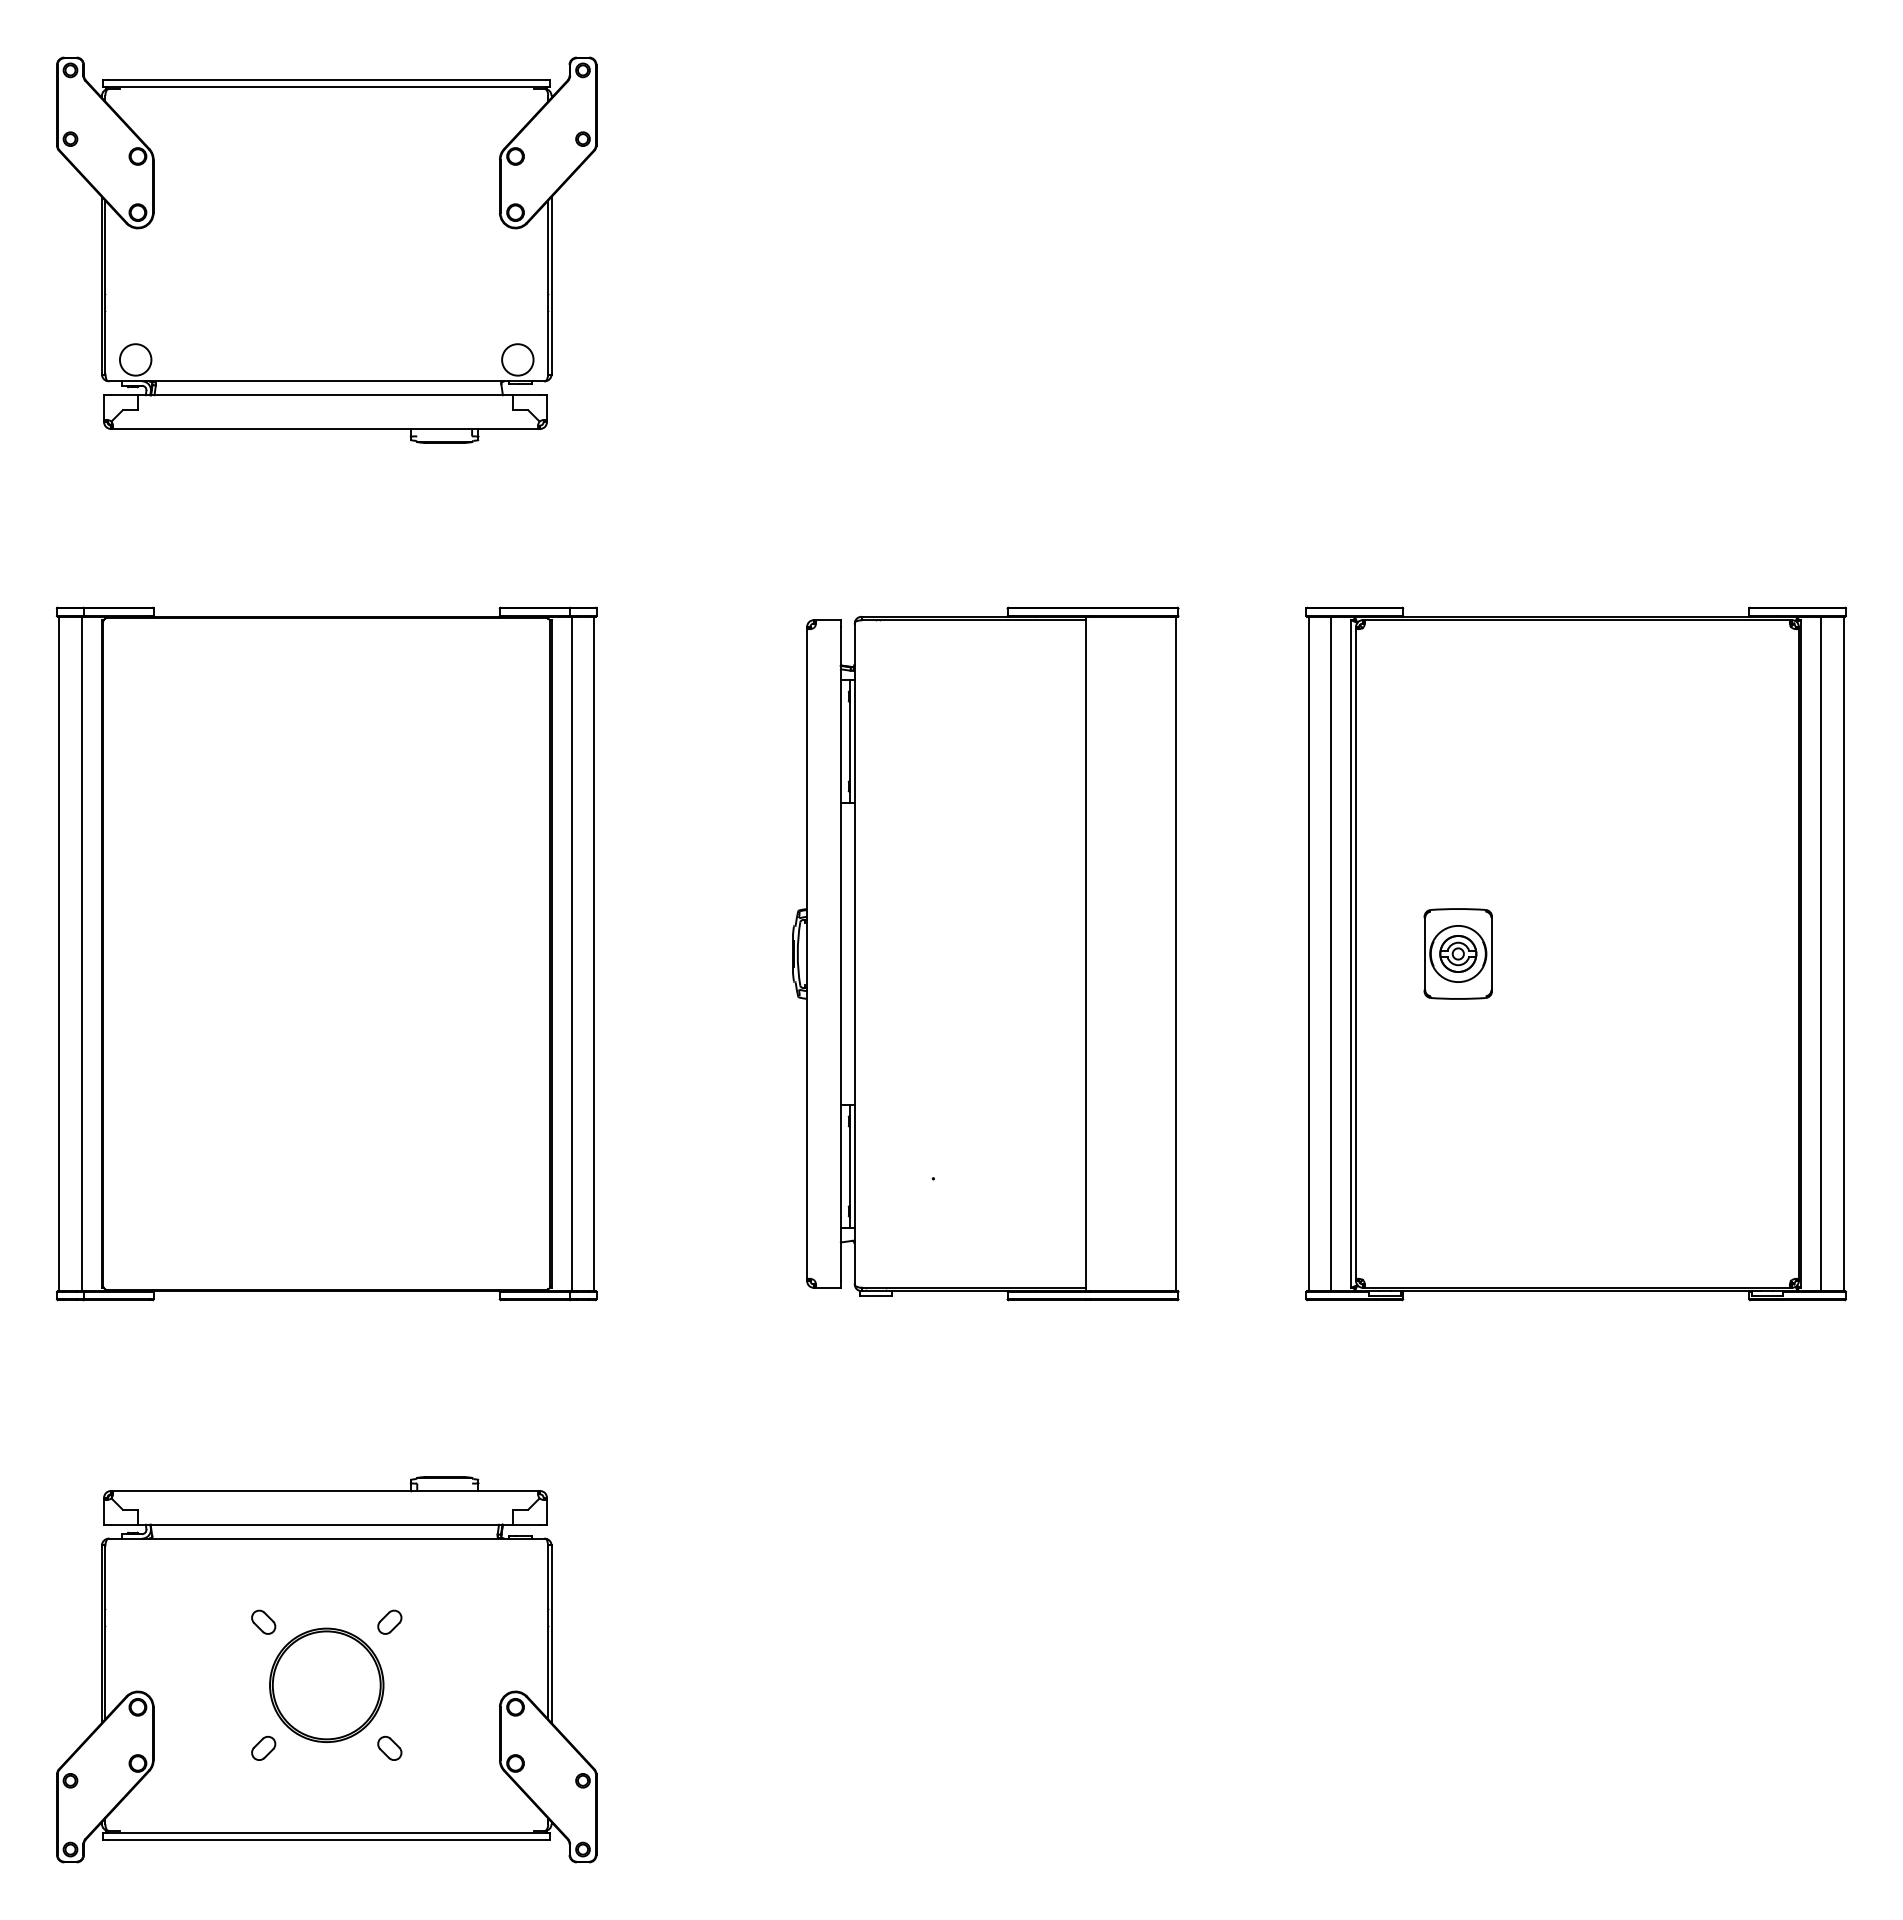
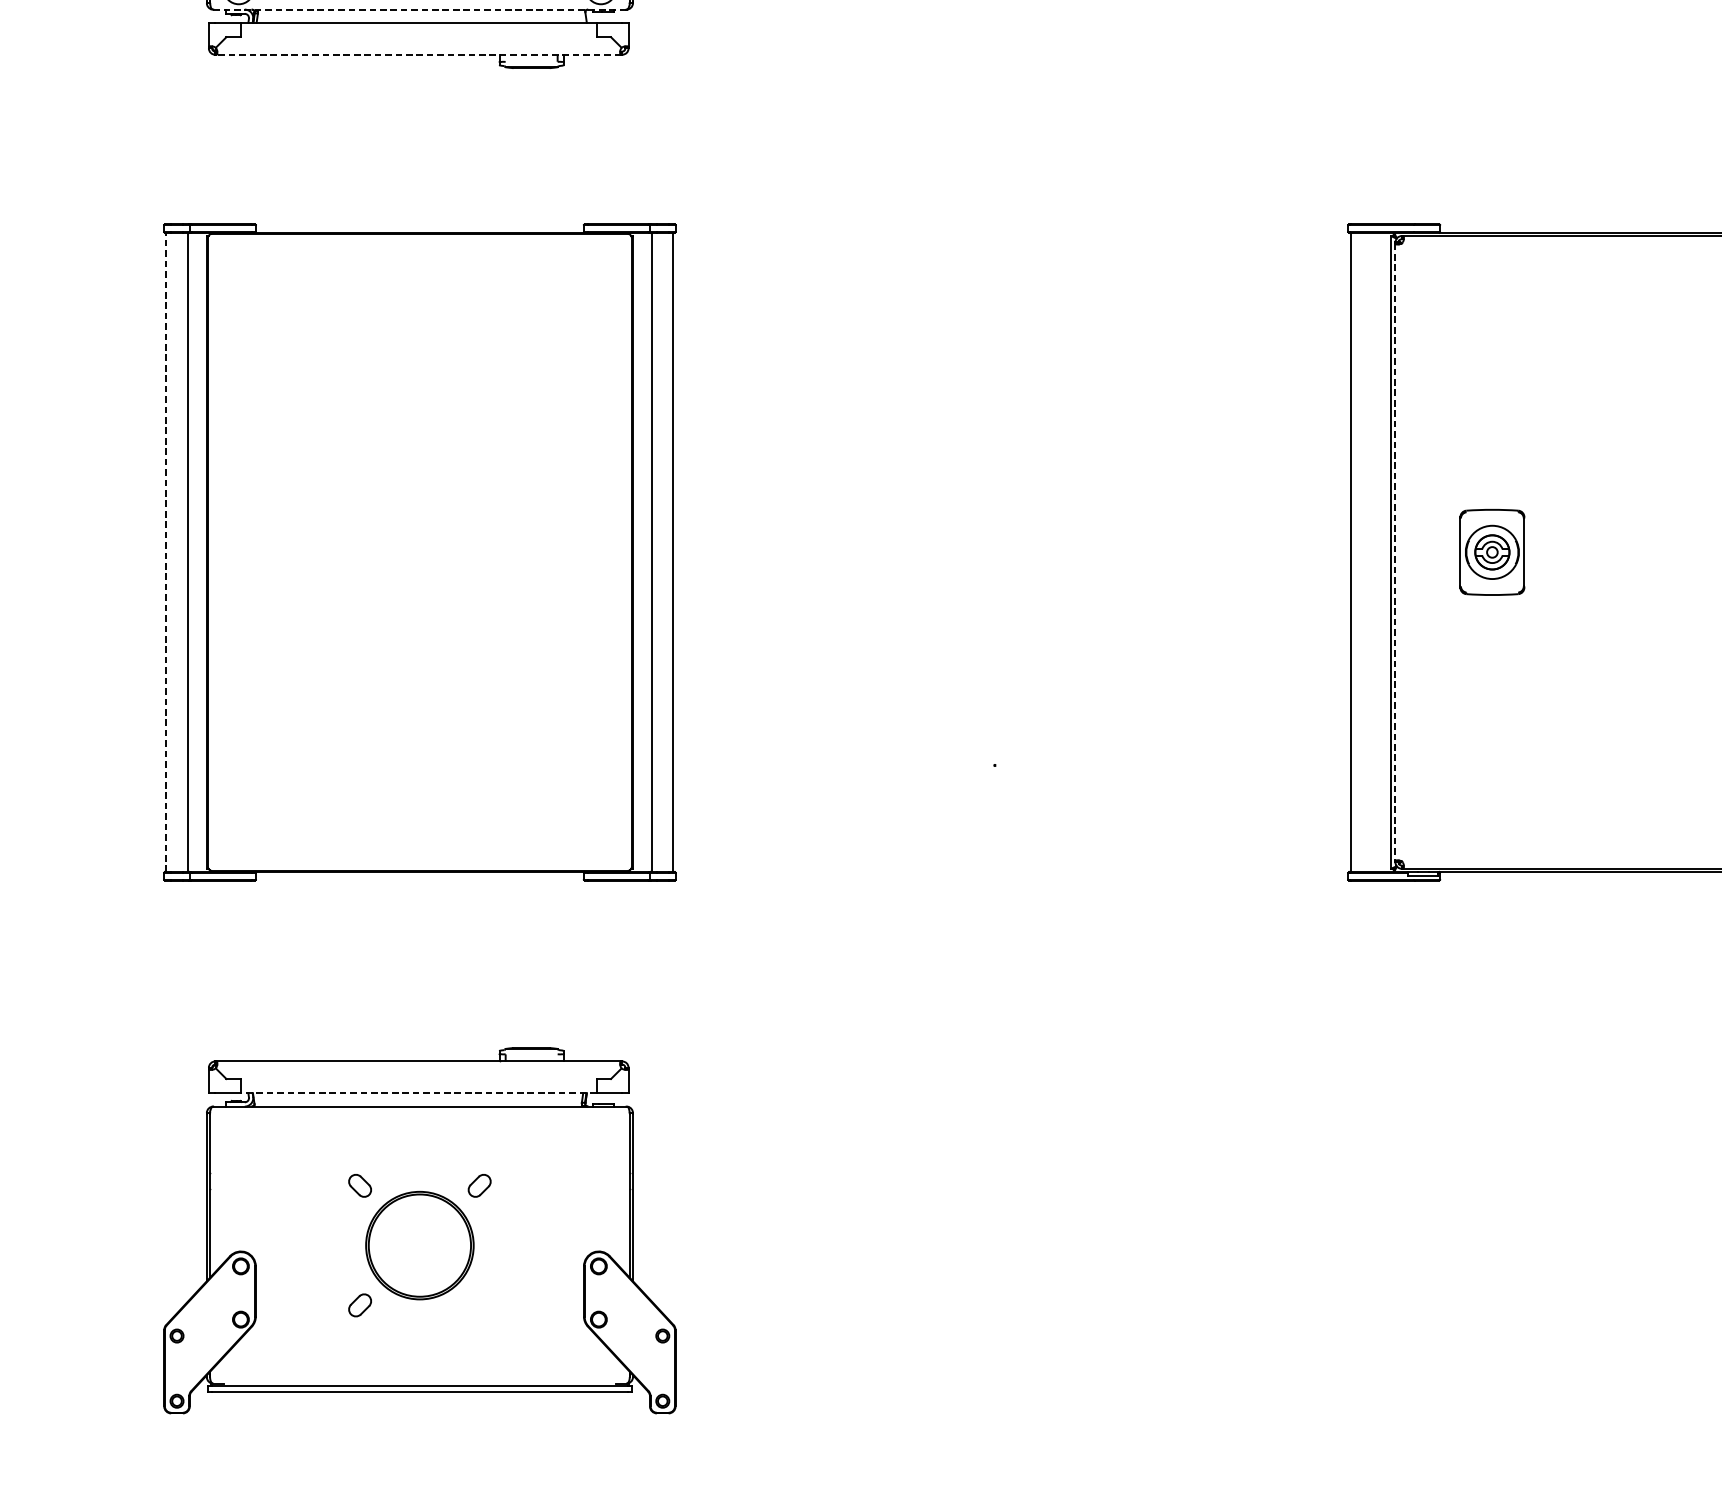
line: (327, 381) -> (420, 9), solid -> dashed
line: (325, 428) -> (418, 54), solid -> dashed
line: (59, 953) -> (166, 551), solid -> dashed
part: (985, 953) -> (1044, 551), removed
line: (1331, 953) -> (1372, 551), removed
line: (1356, 953) -> (1395, 551), solid -> dashed
line: (325, 1524) -> (418, 1093), solid -> dashed
part: (389, 1748) -> (479, 1305), removed

